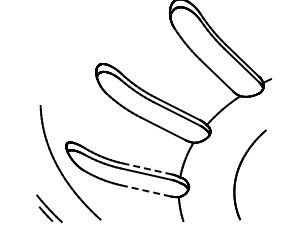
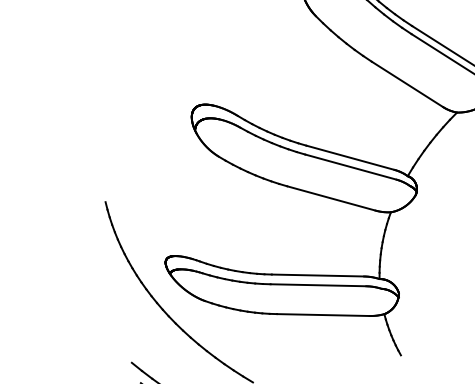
line: (147, 169) -> (318, 276), dashed -> solid
line: (145, 190) -> (322, 314), dashed -> solid

